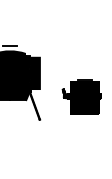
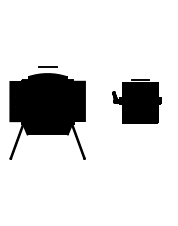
part: (81, 96) -> (136, 101), moved

